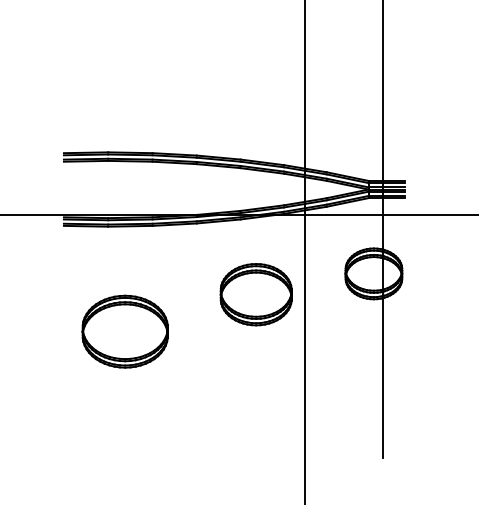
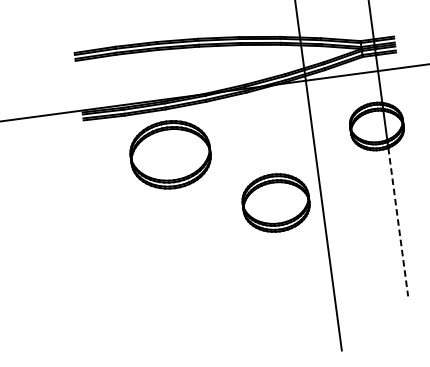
part: (255, 294) -> (275, 202), moved
part: (124, 331) -> (169, 154), moved
line: (383, 378) -> (398, 222), solid -> dashed

